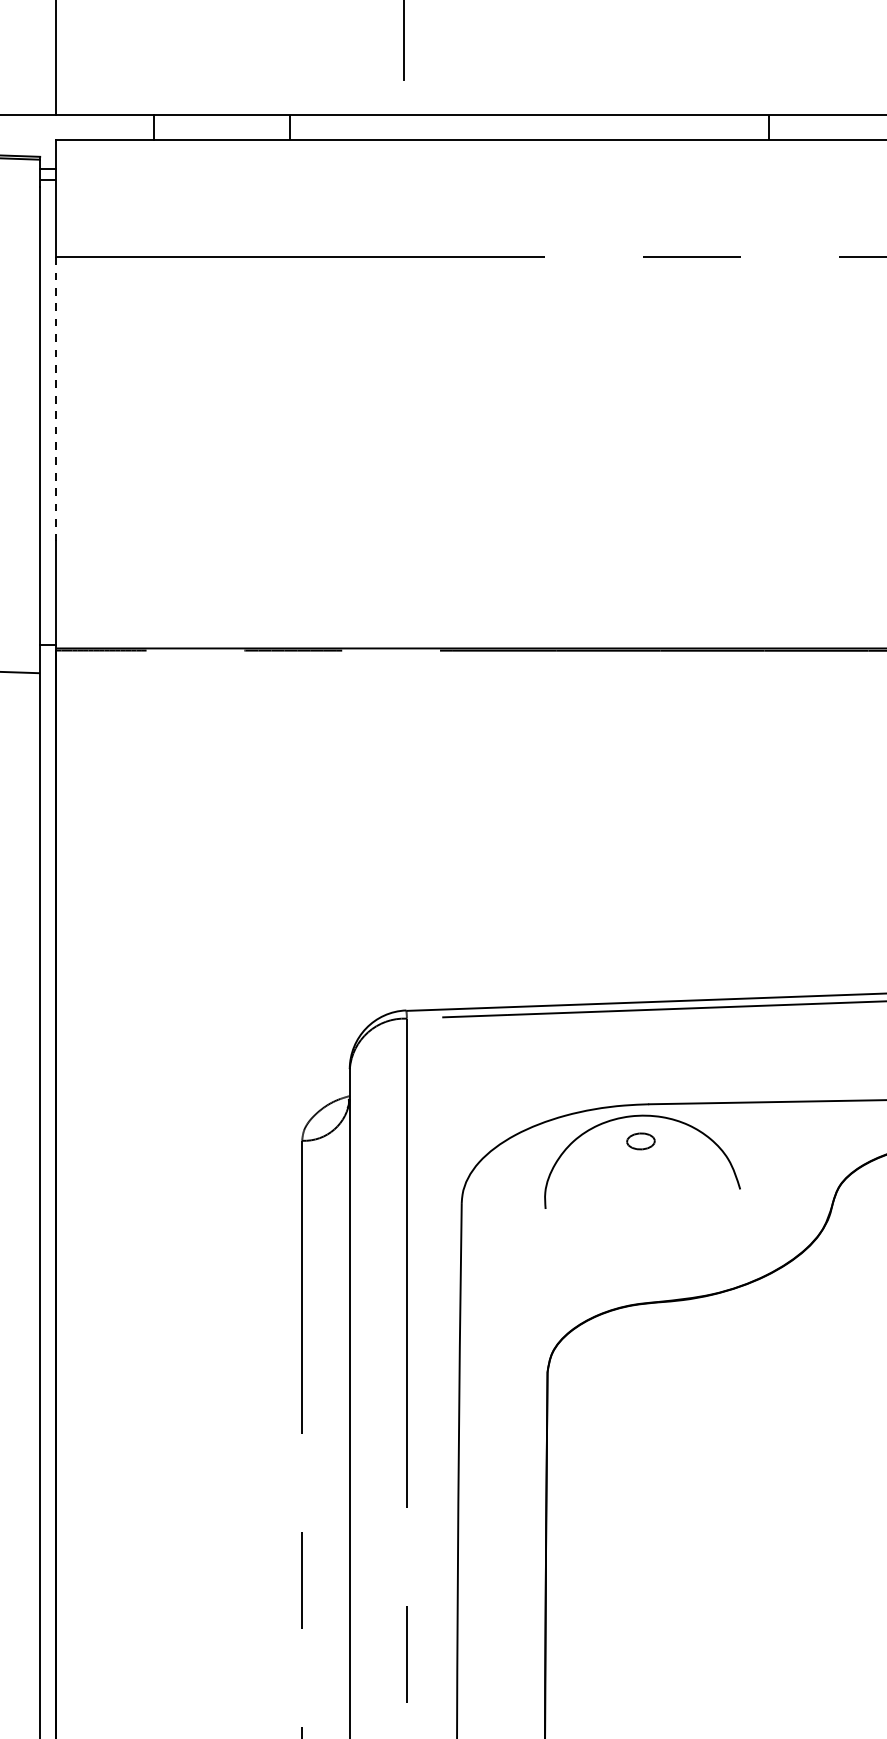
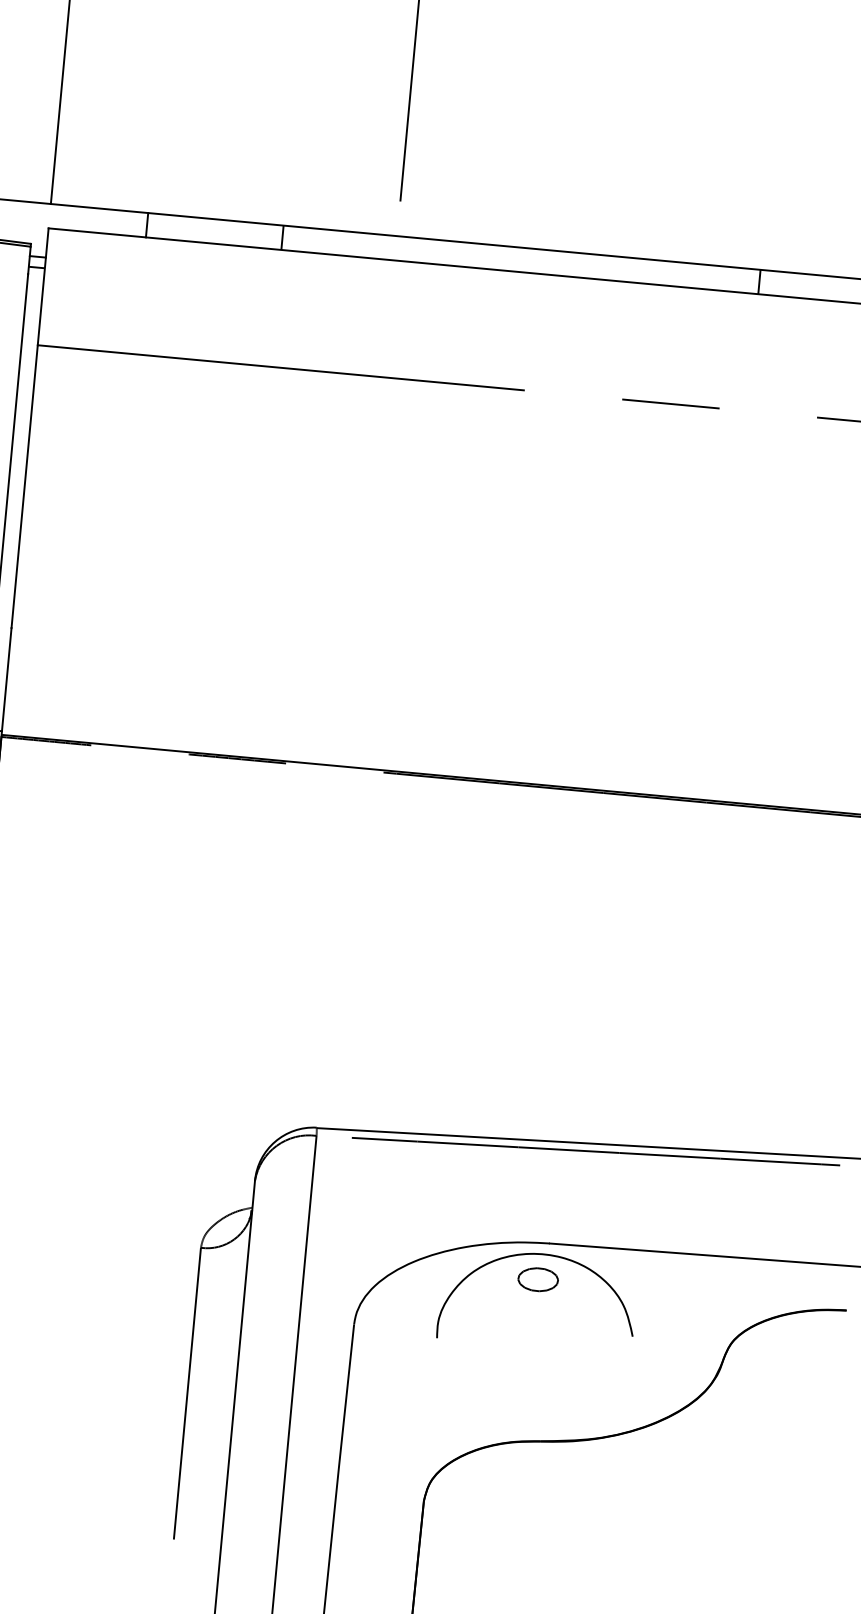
line: (56, 399) -> (24, 487), dashed -> solid
part: (640, 1141) -> (537, 1279), size x1.43

